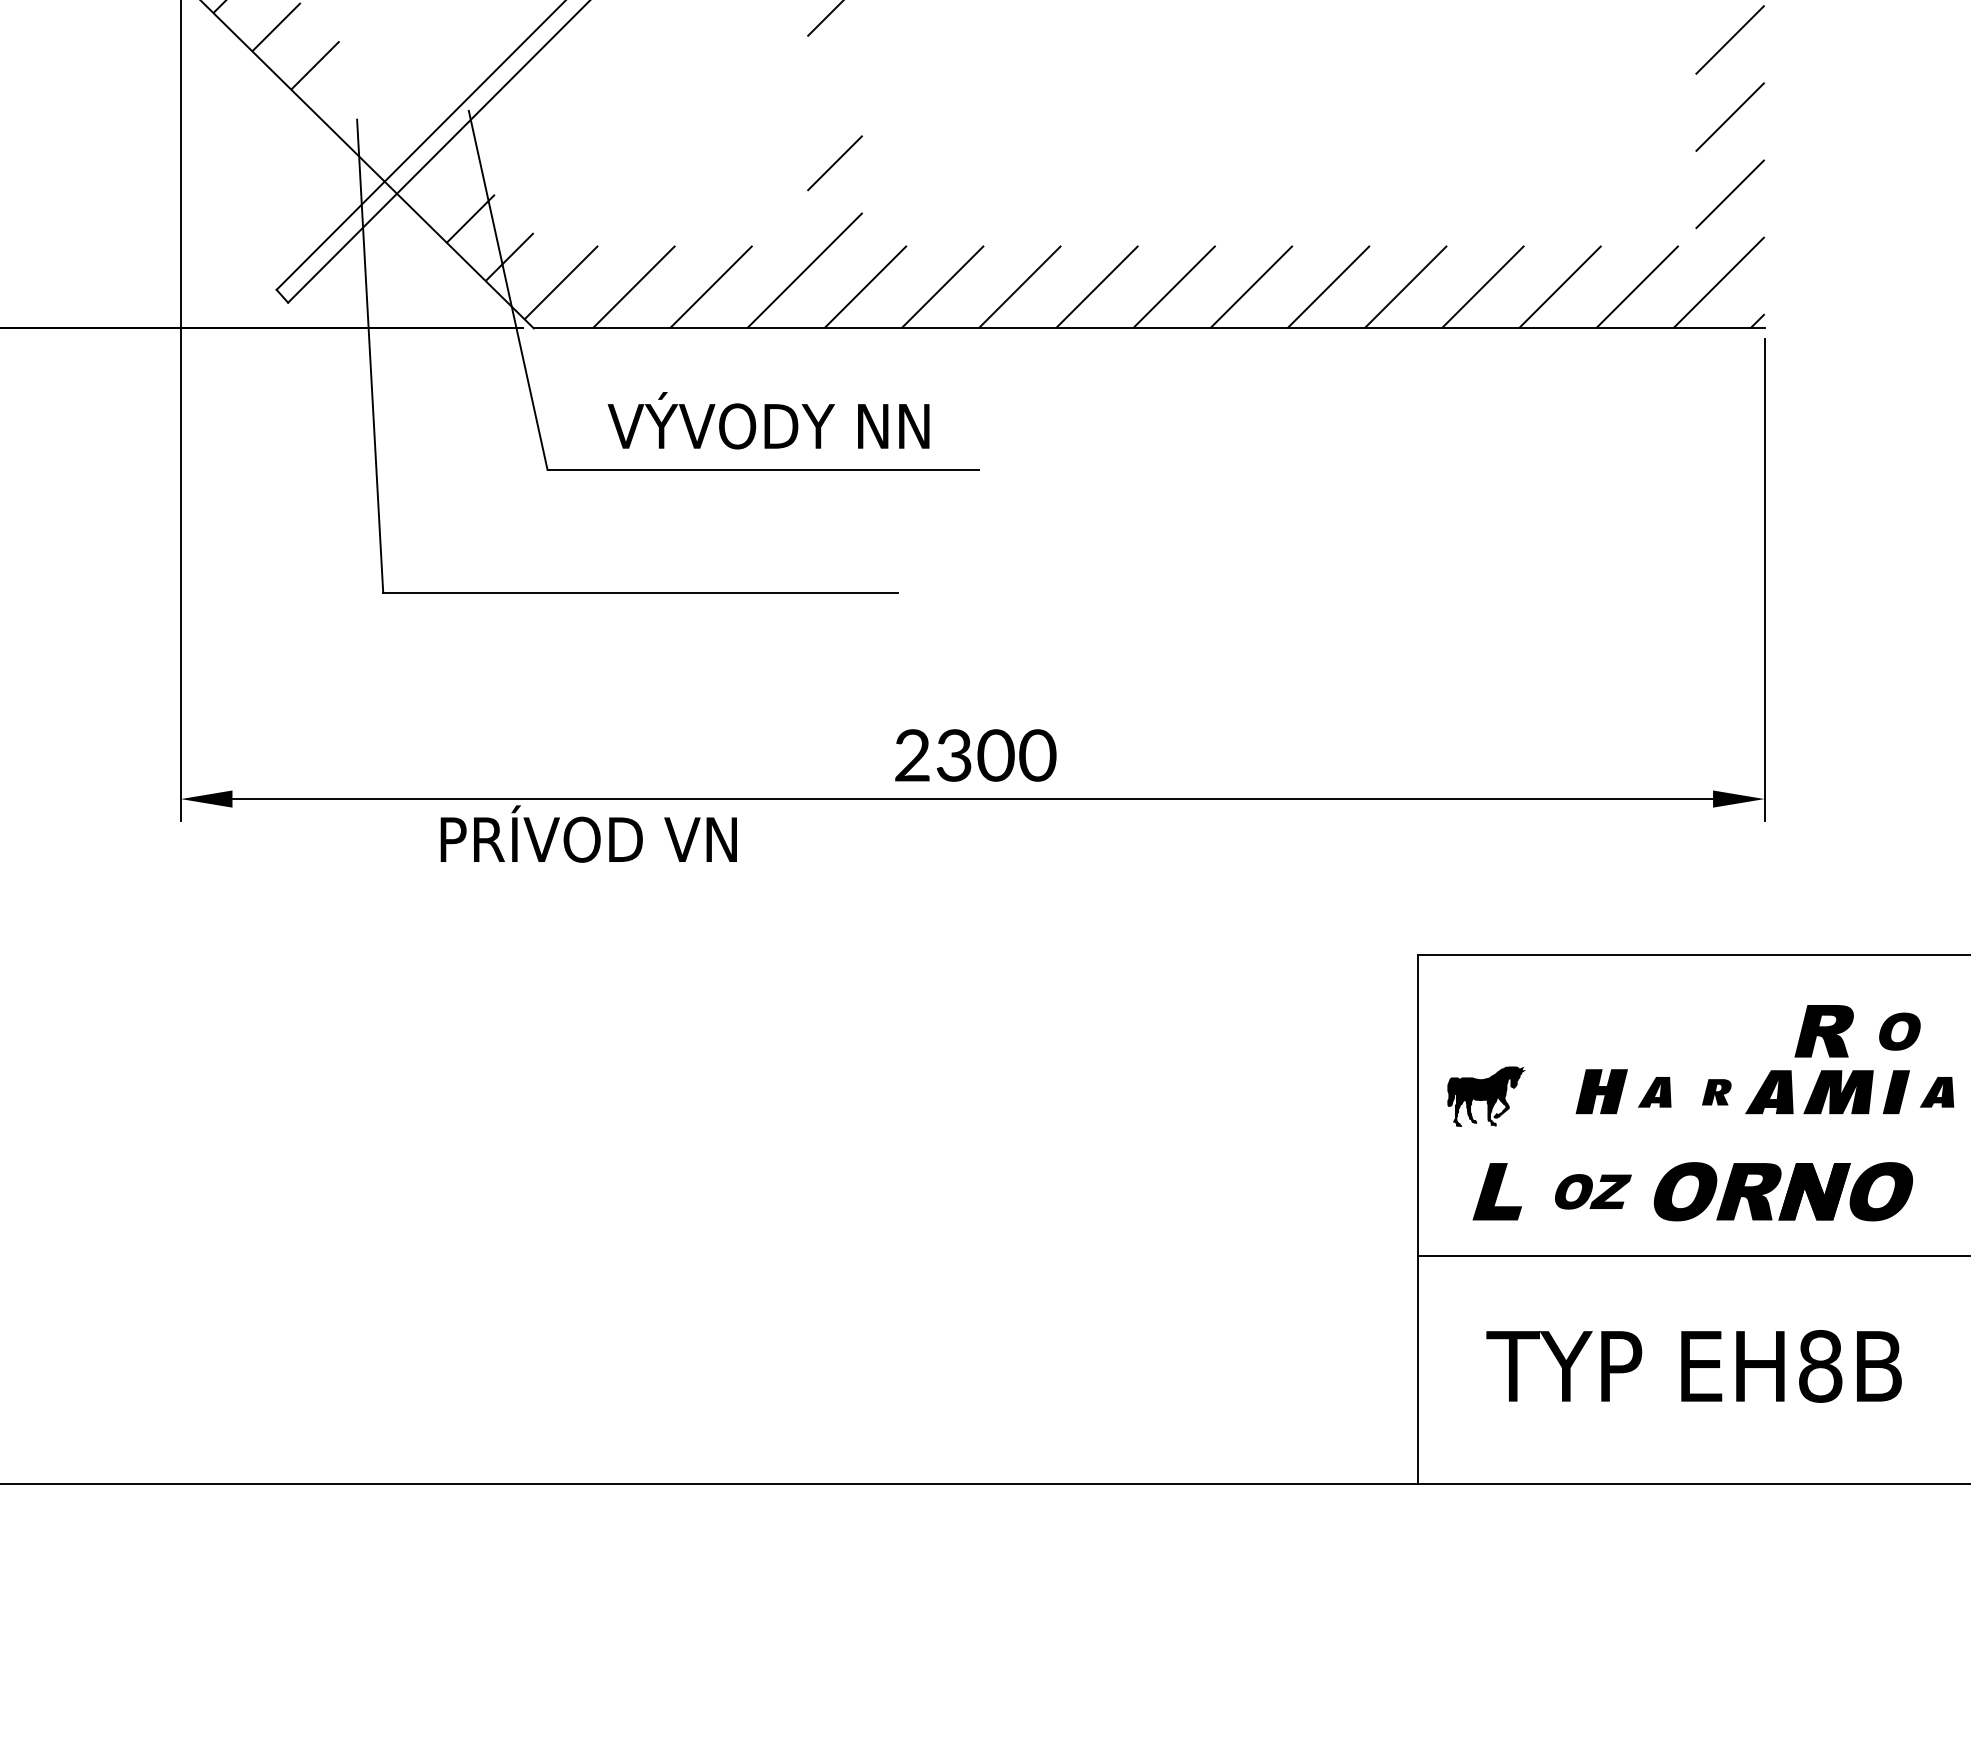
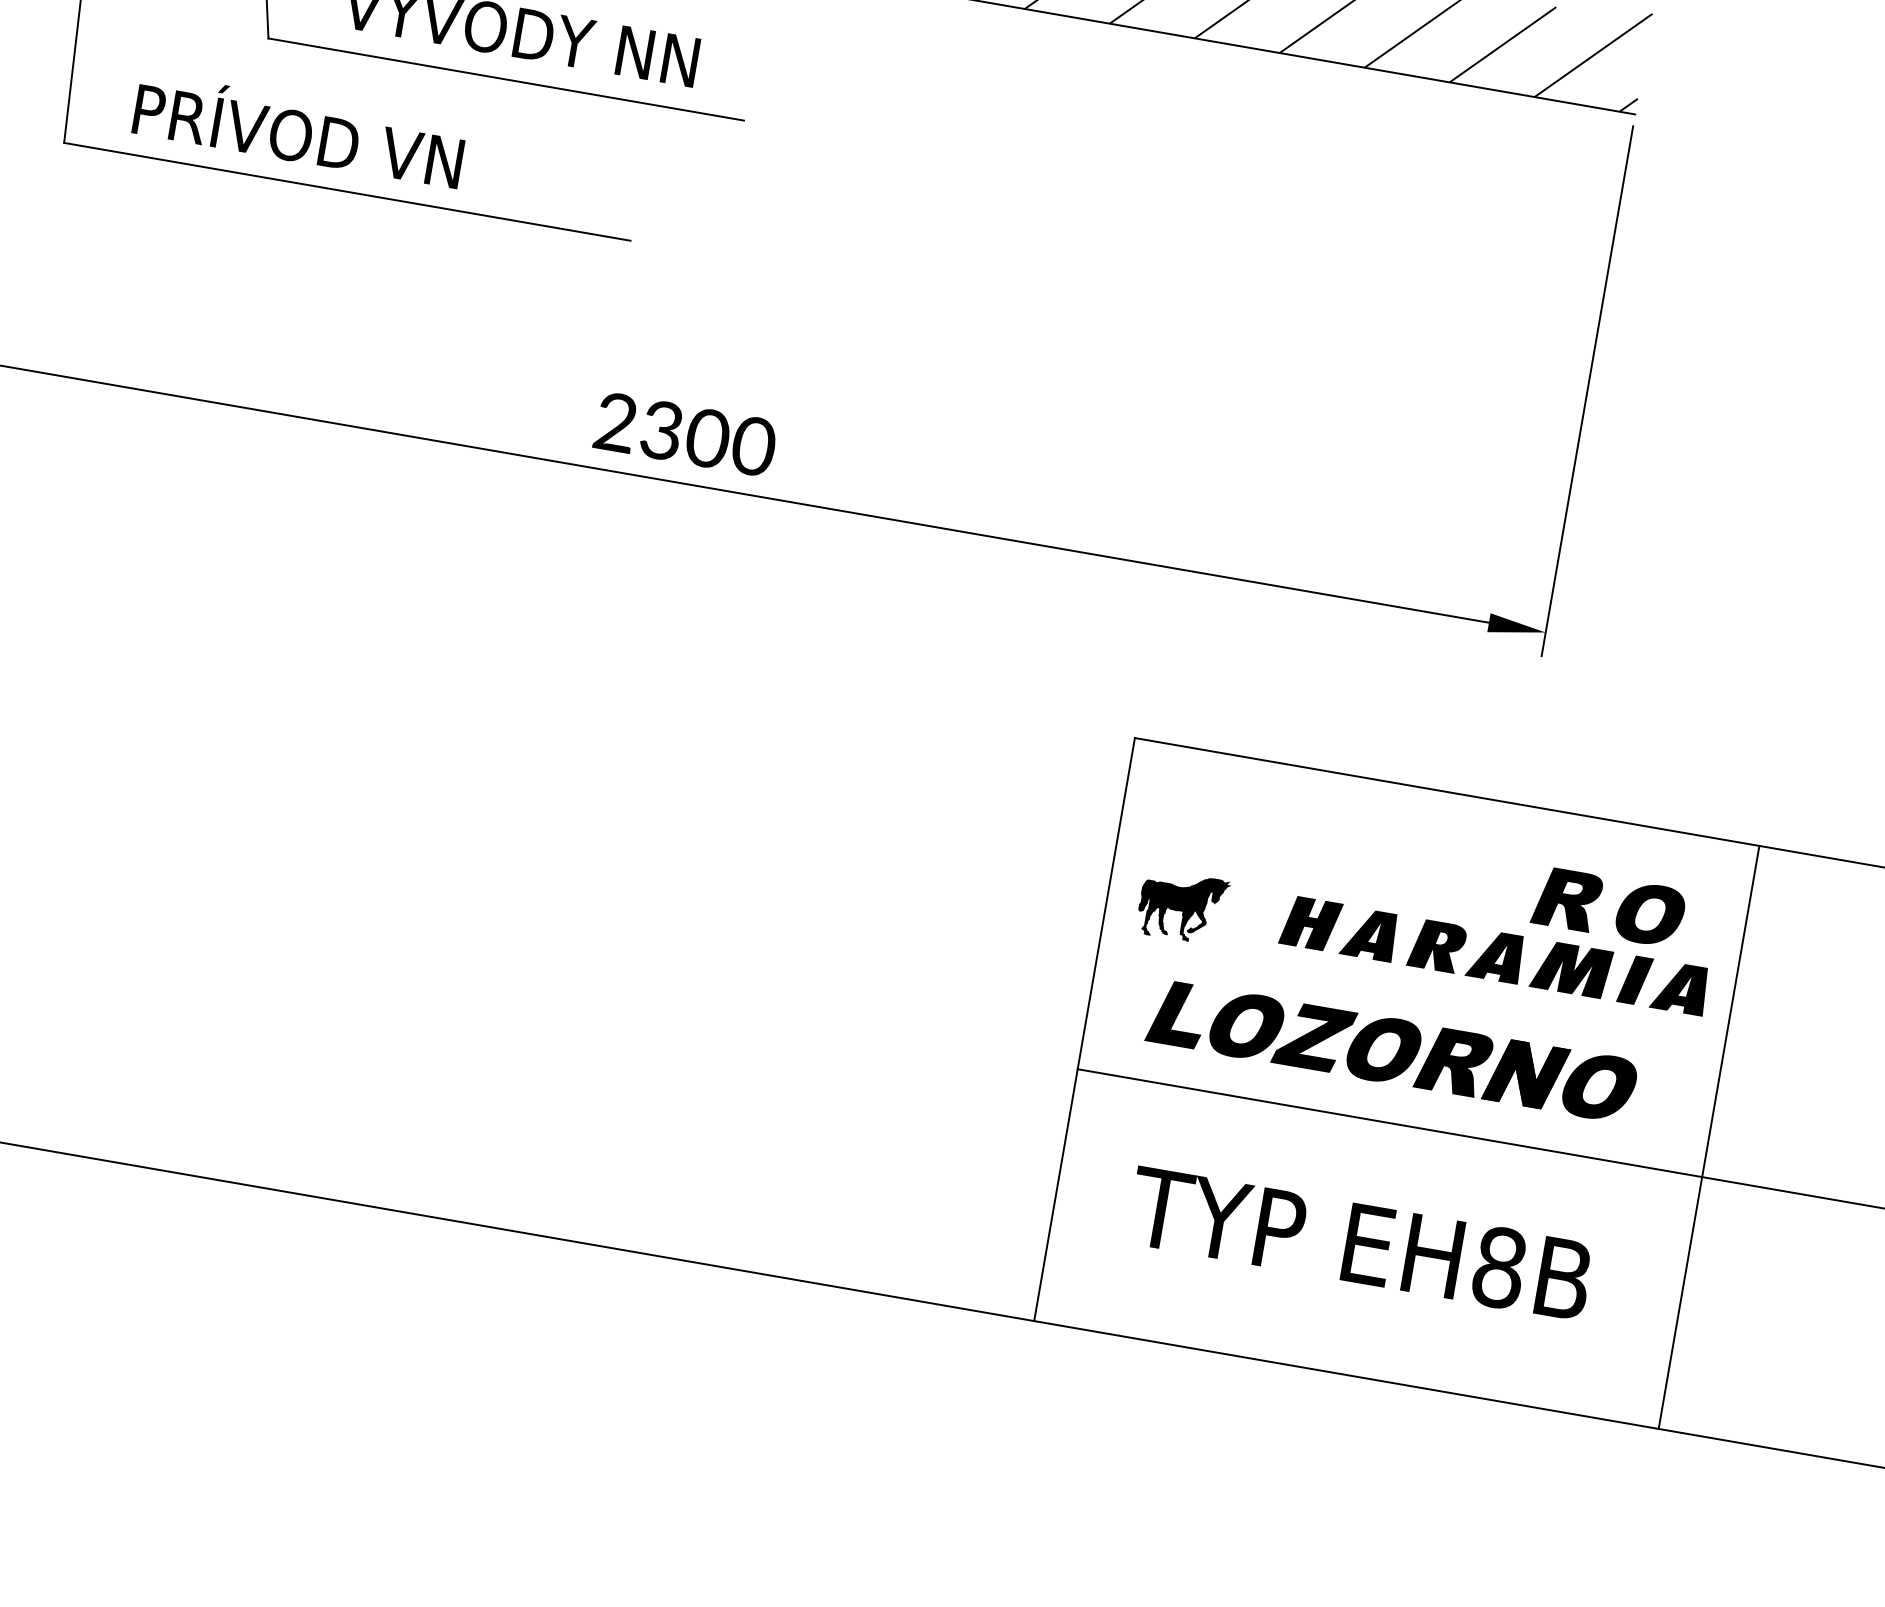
text: (588, 833) -> (299, 129), moved
part: (1899, 1031) -> (1650, 914), size x1.43
part: (1654, 1092) -> (1368, 934), size x1.43
part: (1716, 1092) -> (1436, 946), size x1.67
part: (1936, 1092) -> (1679, 988), size x1.43
part: (1593, 1191) -> (1282, 1032), size x1.67

